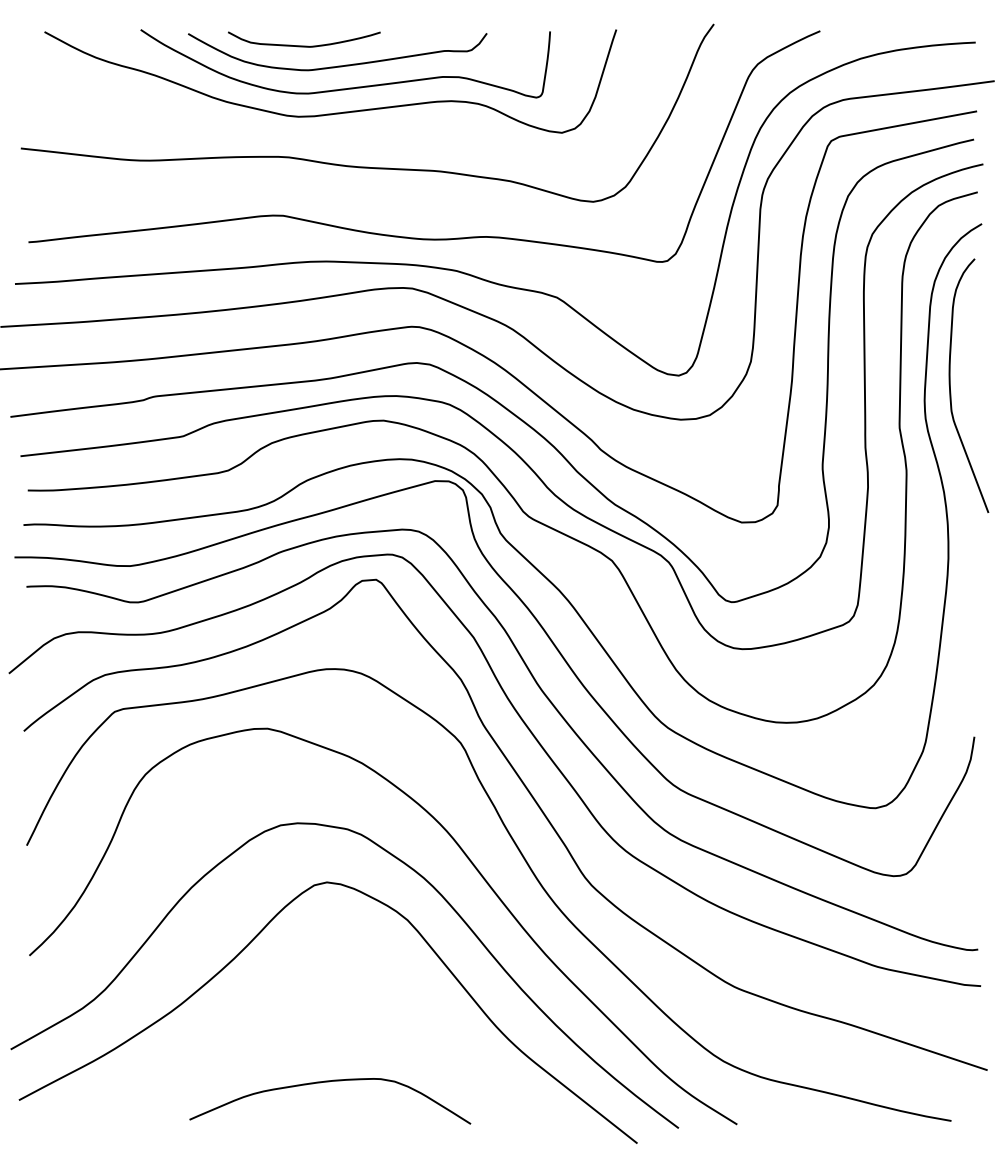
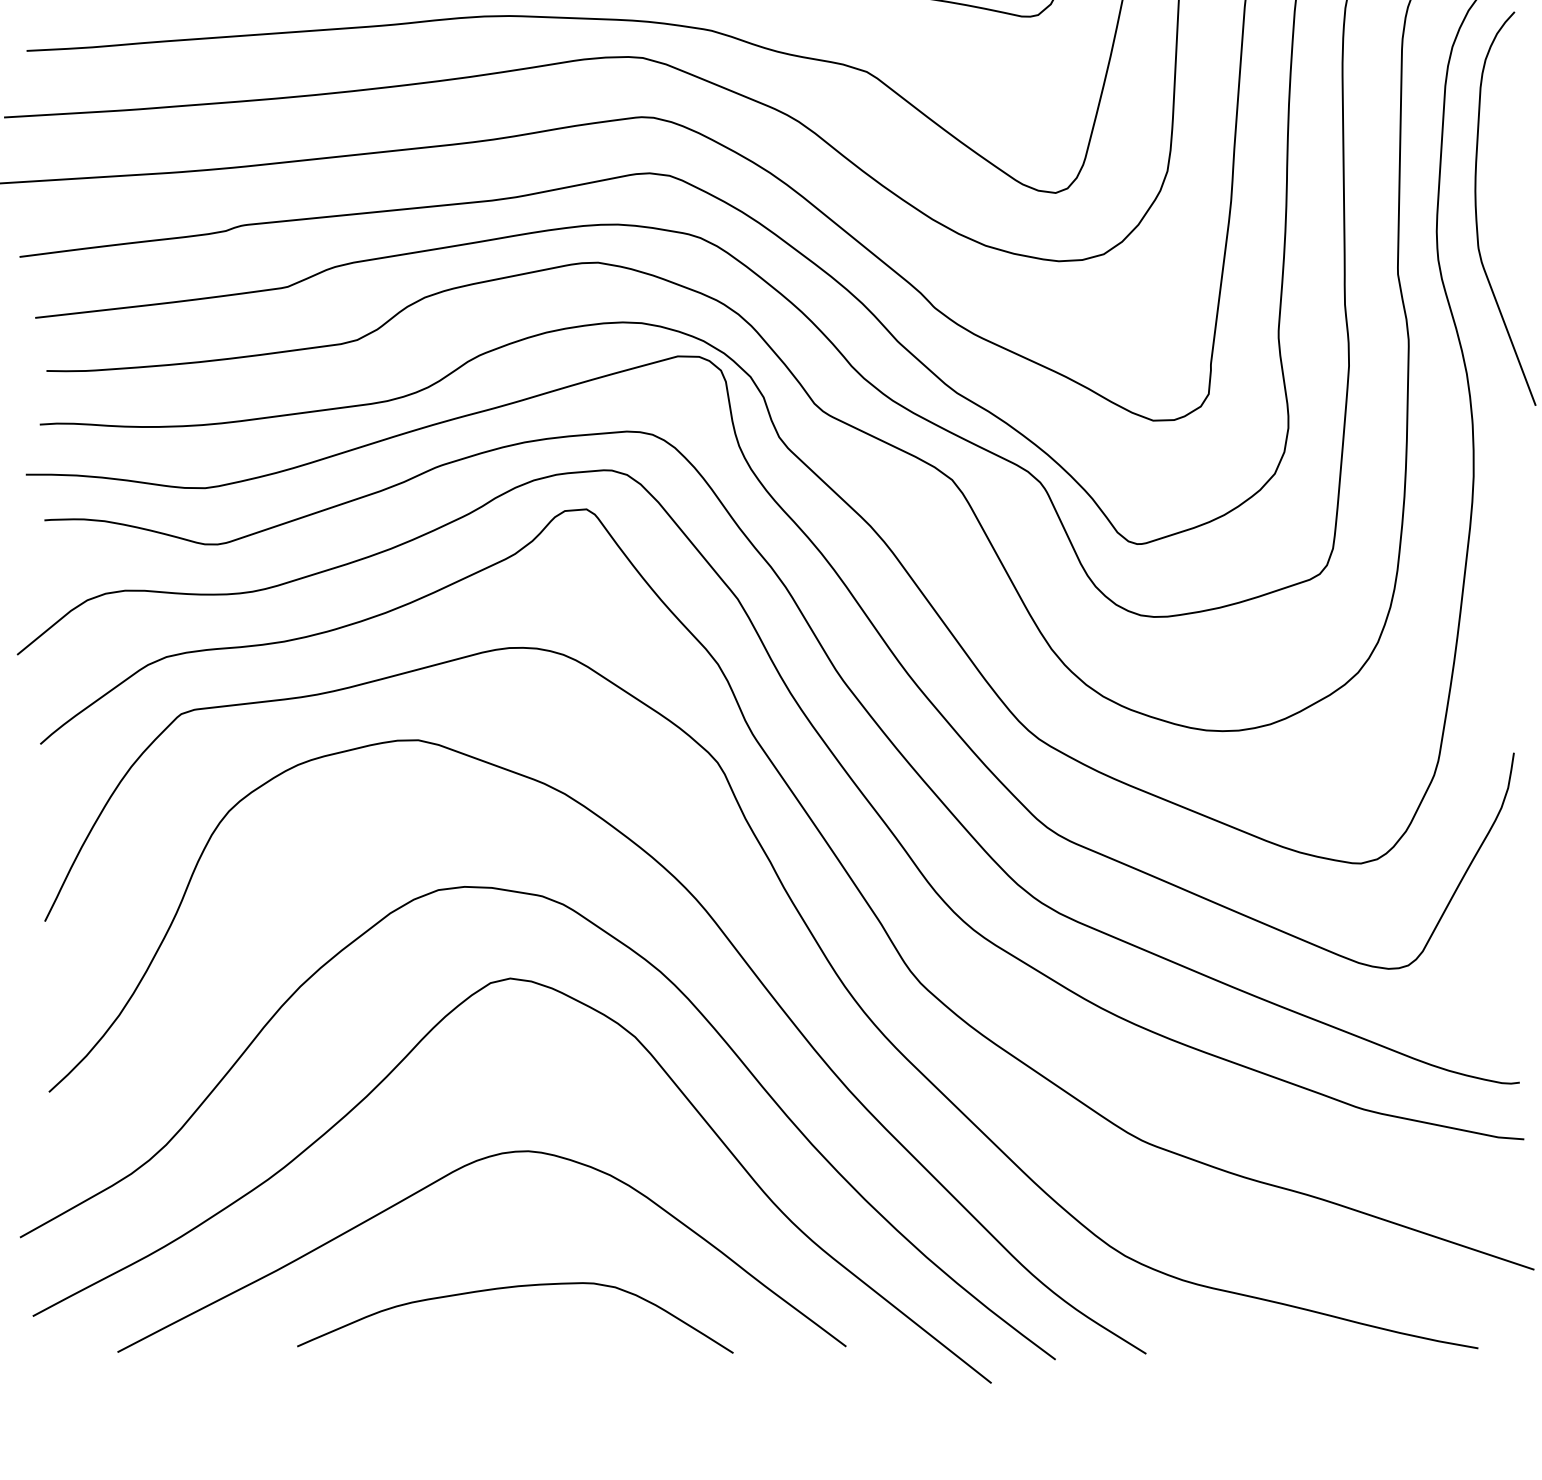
curve: (281, 1013) -> (439, 1181), added

